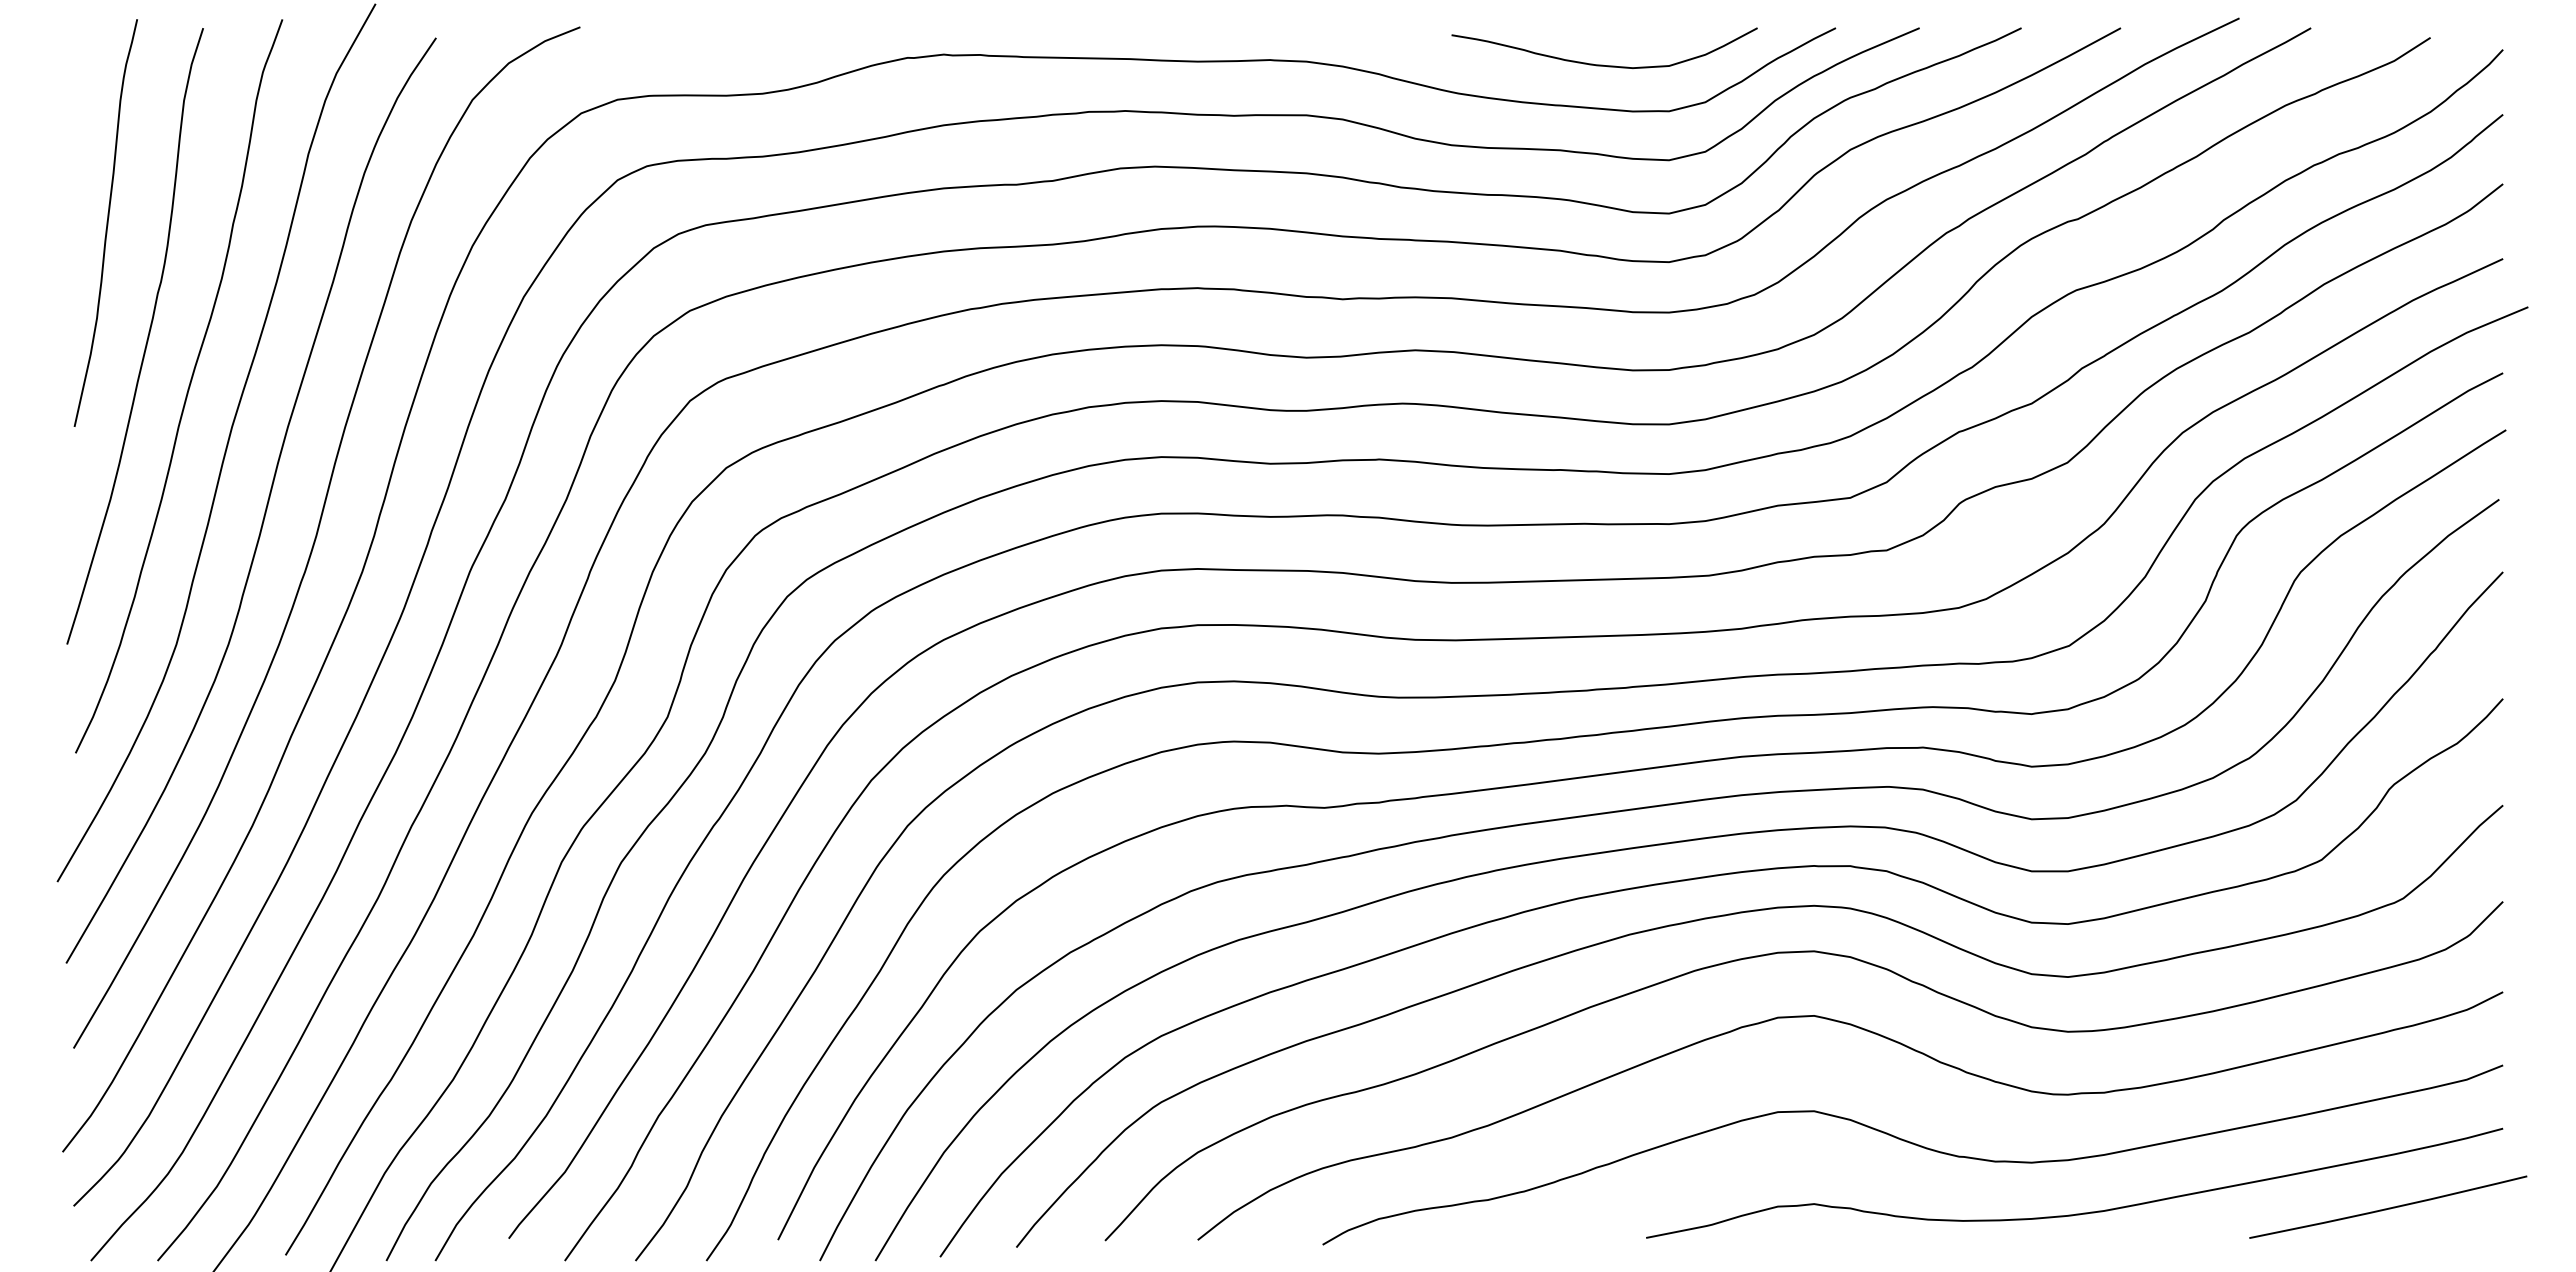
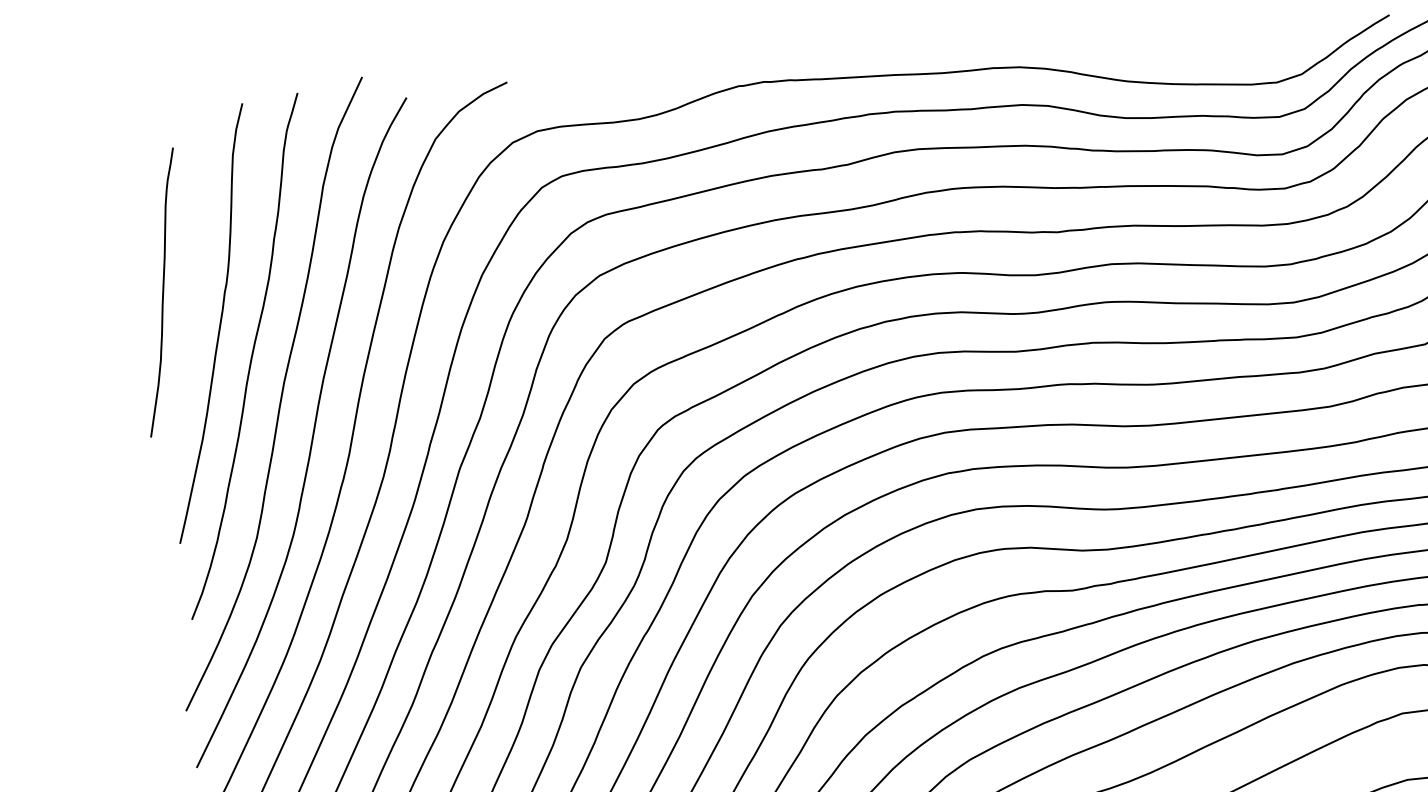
curve: (1603, 64) -> (1228, 53), removed
curve: (106, 222) -> (162, 292), moved

